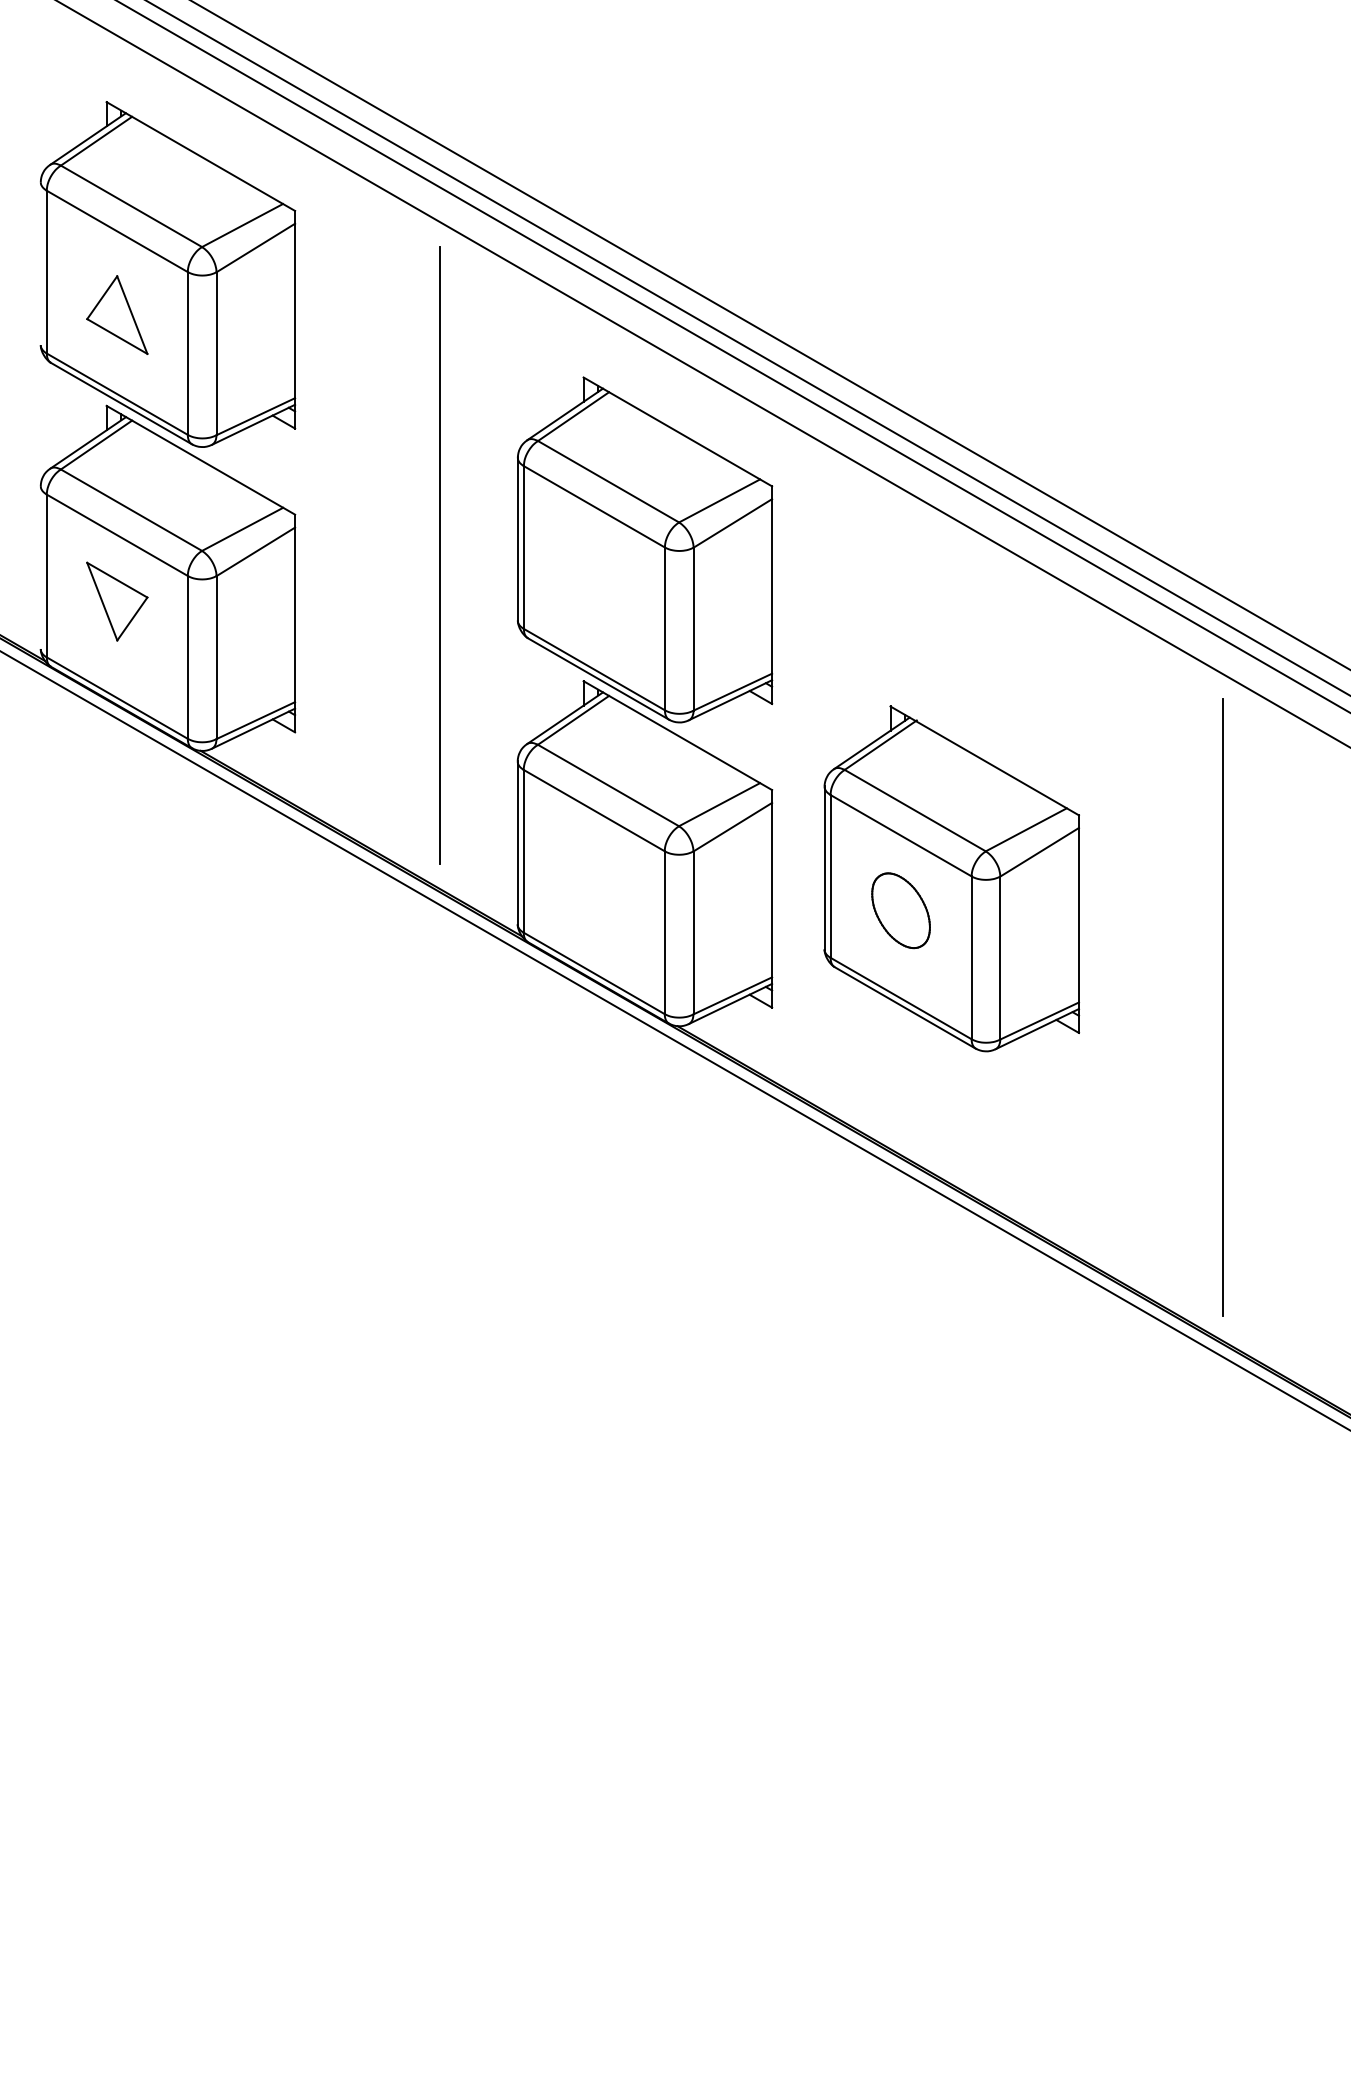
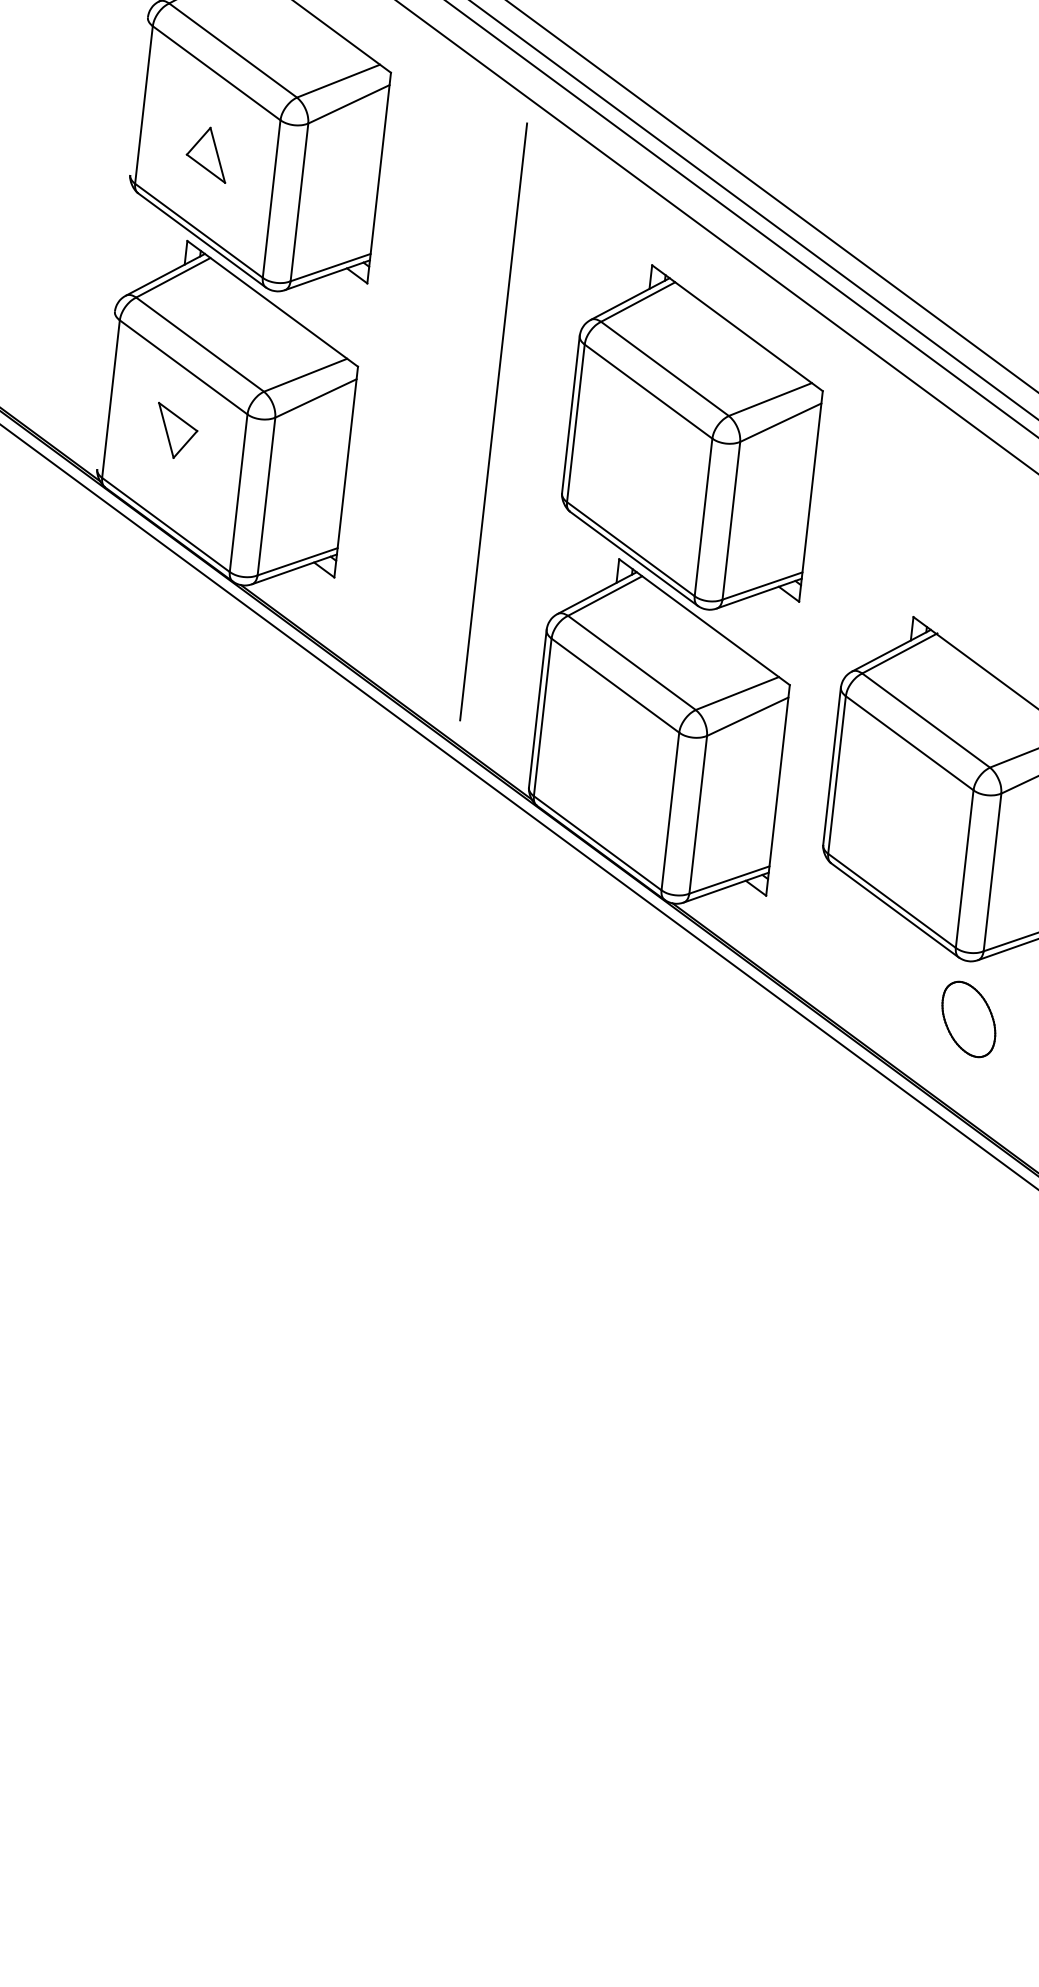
part: (117, 314) -> (207, 153), size x0.7
part: (117, 601) -> (176, 431), size x0.7
part: (900, 910) -> (968, 1019), moved

